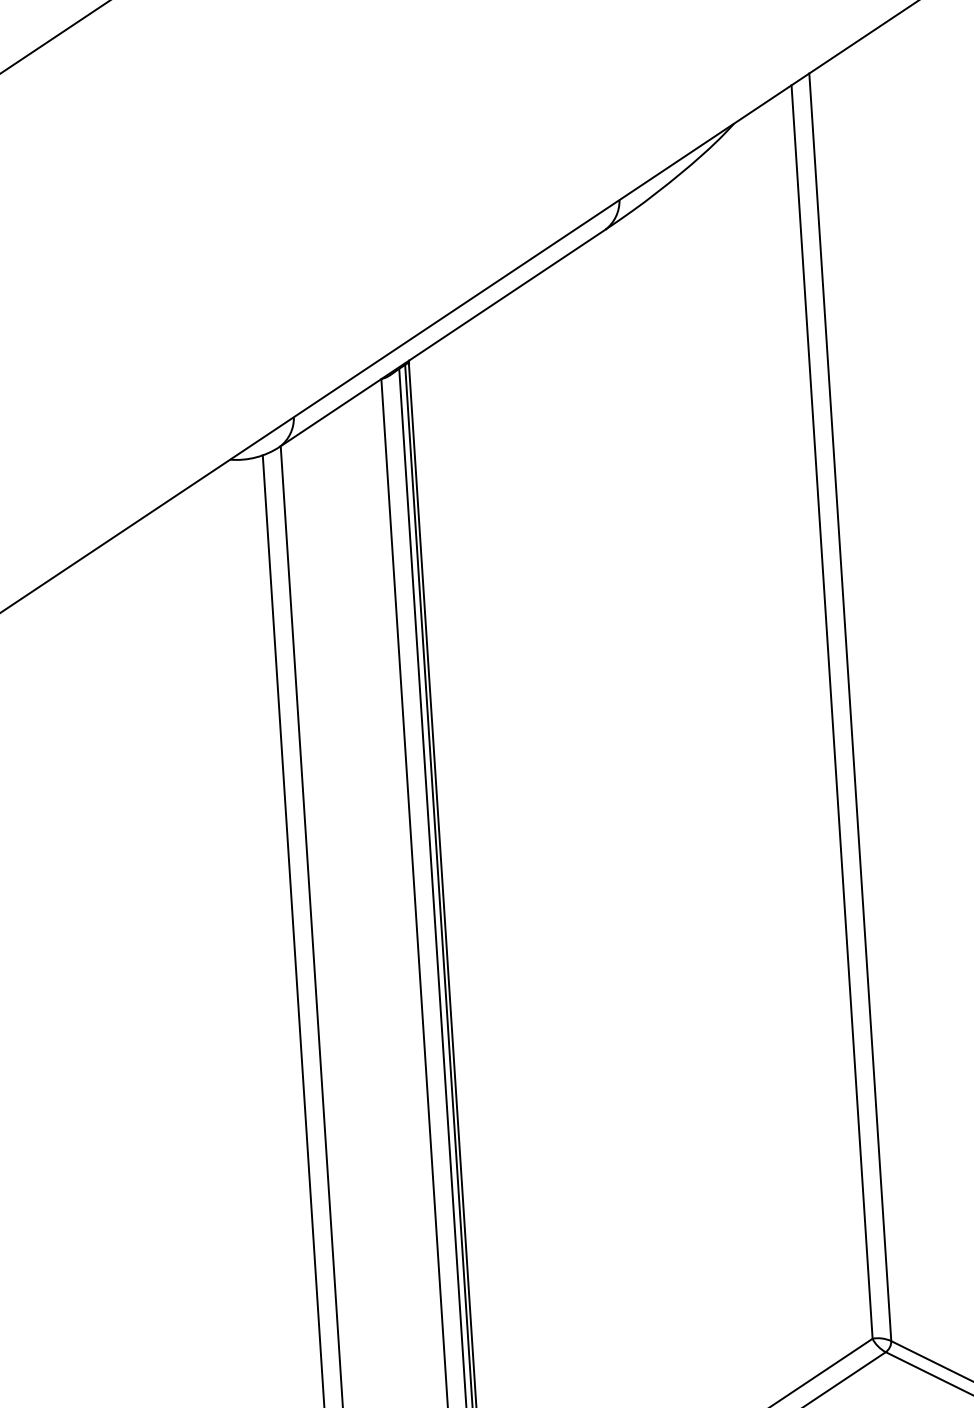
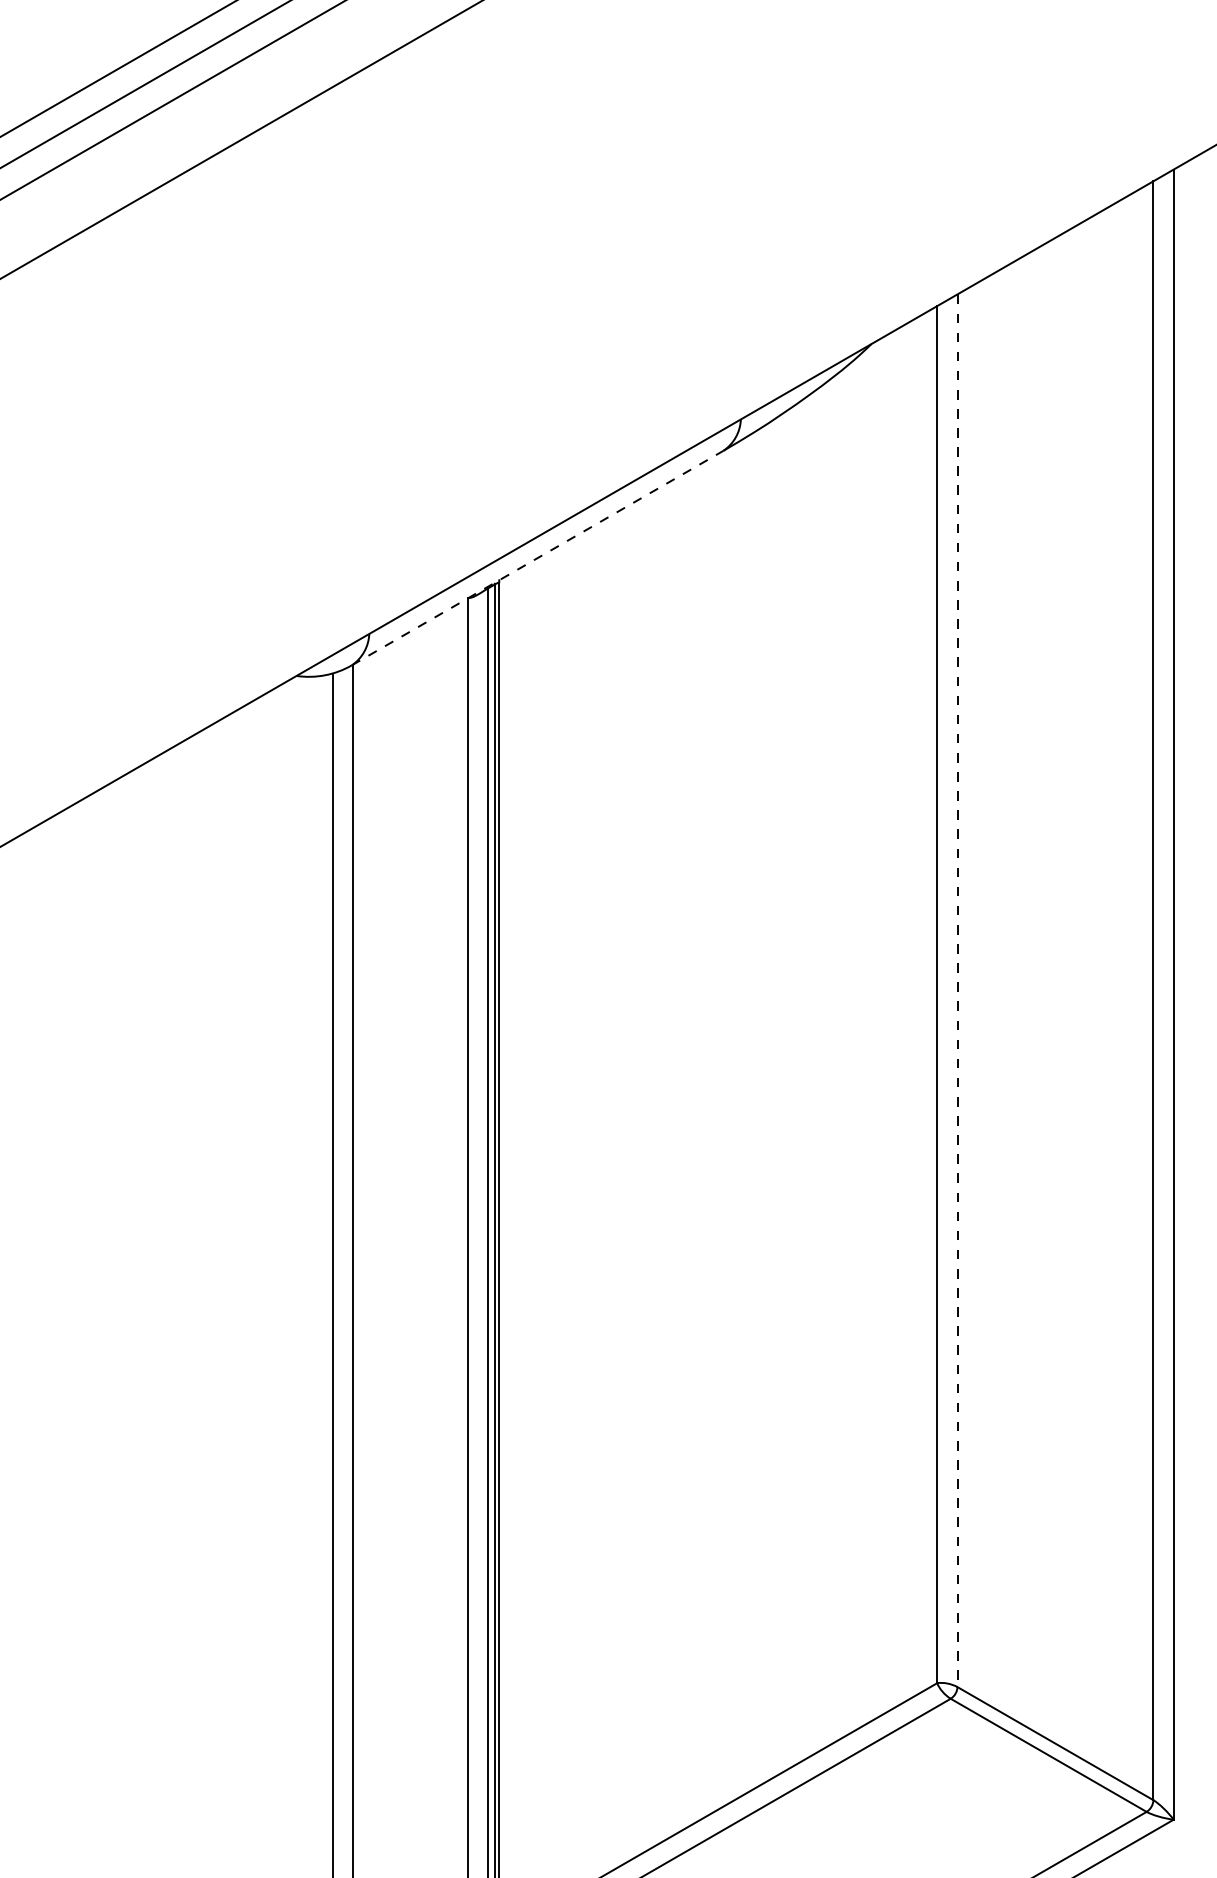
line: (442, 338) -> (537, 558), solid -> dashed
line: (850, 708) -> (957, 991), solid -> dashed

